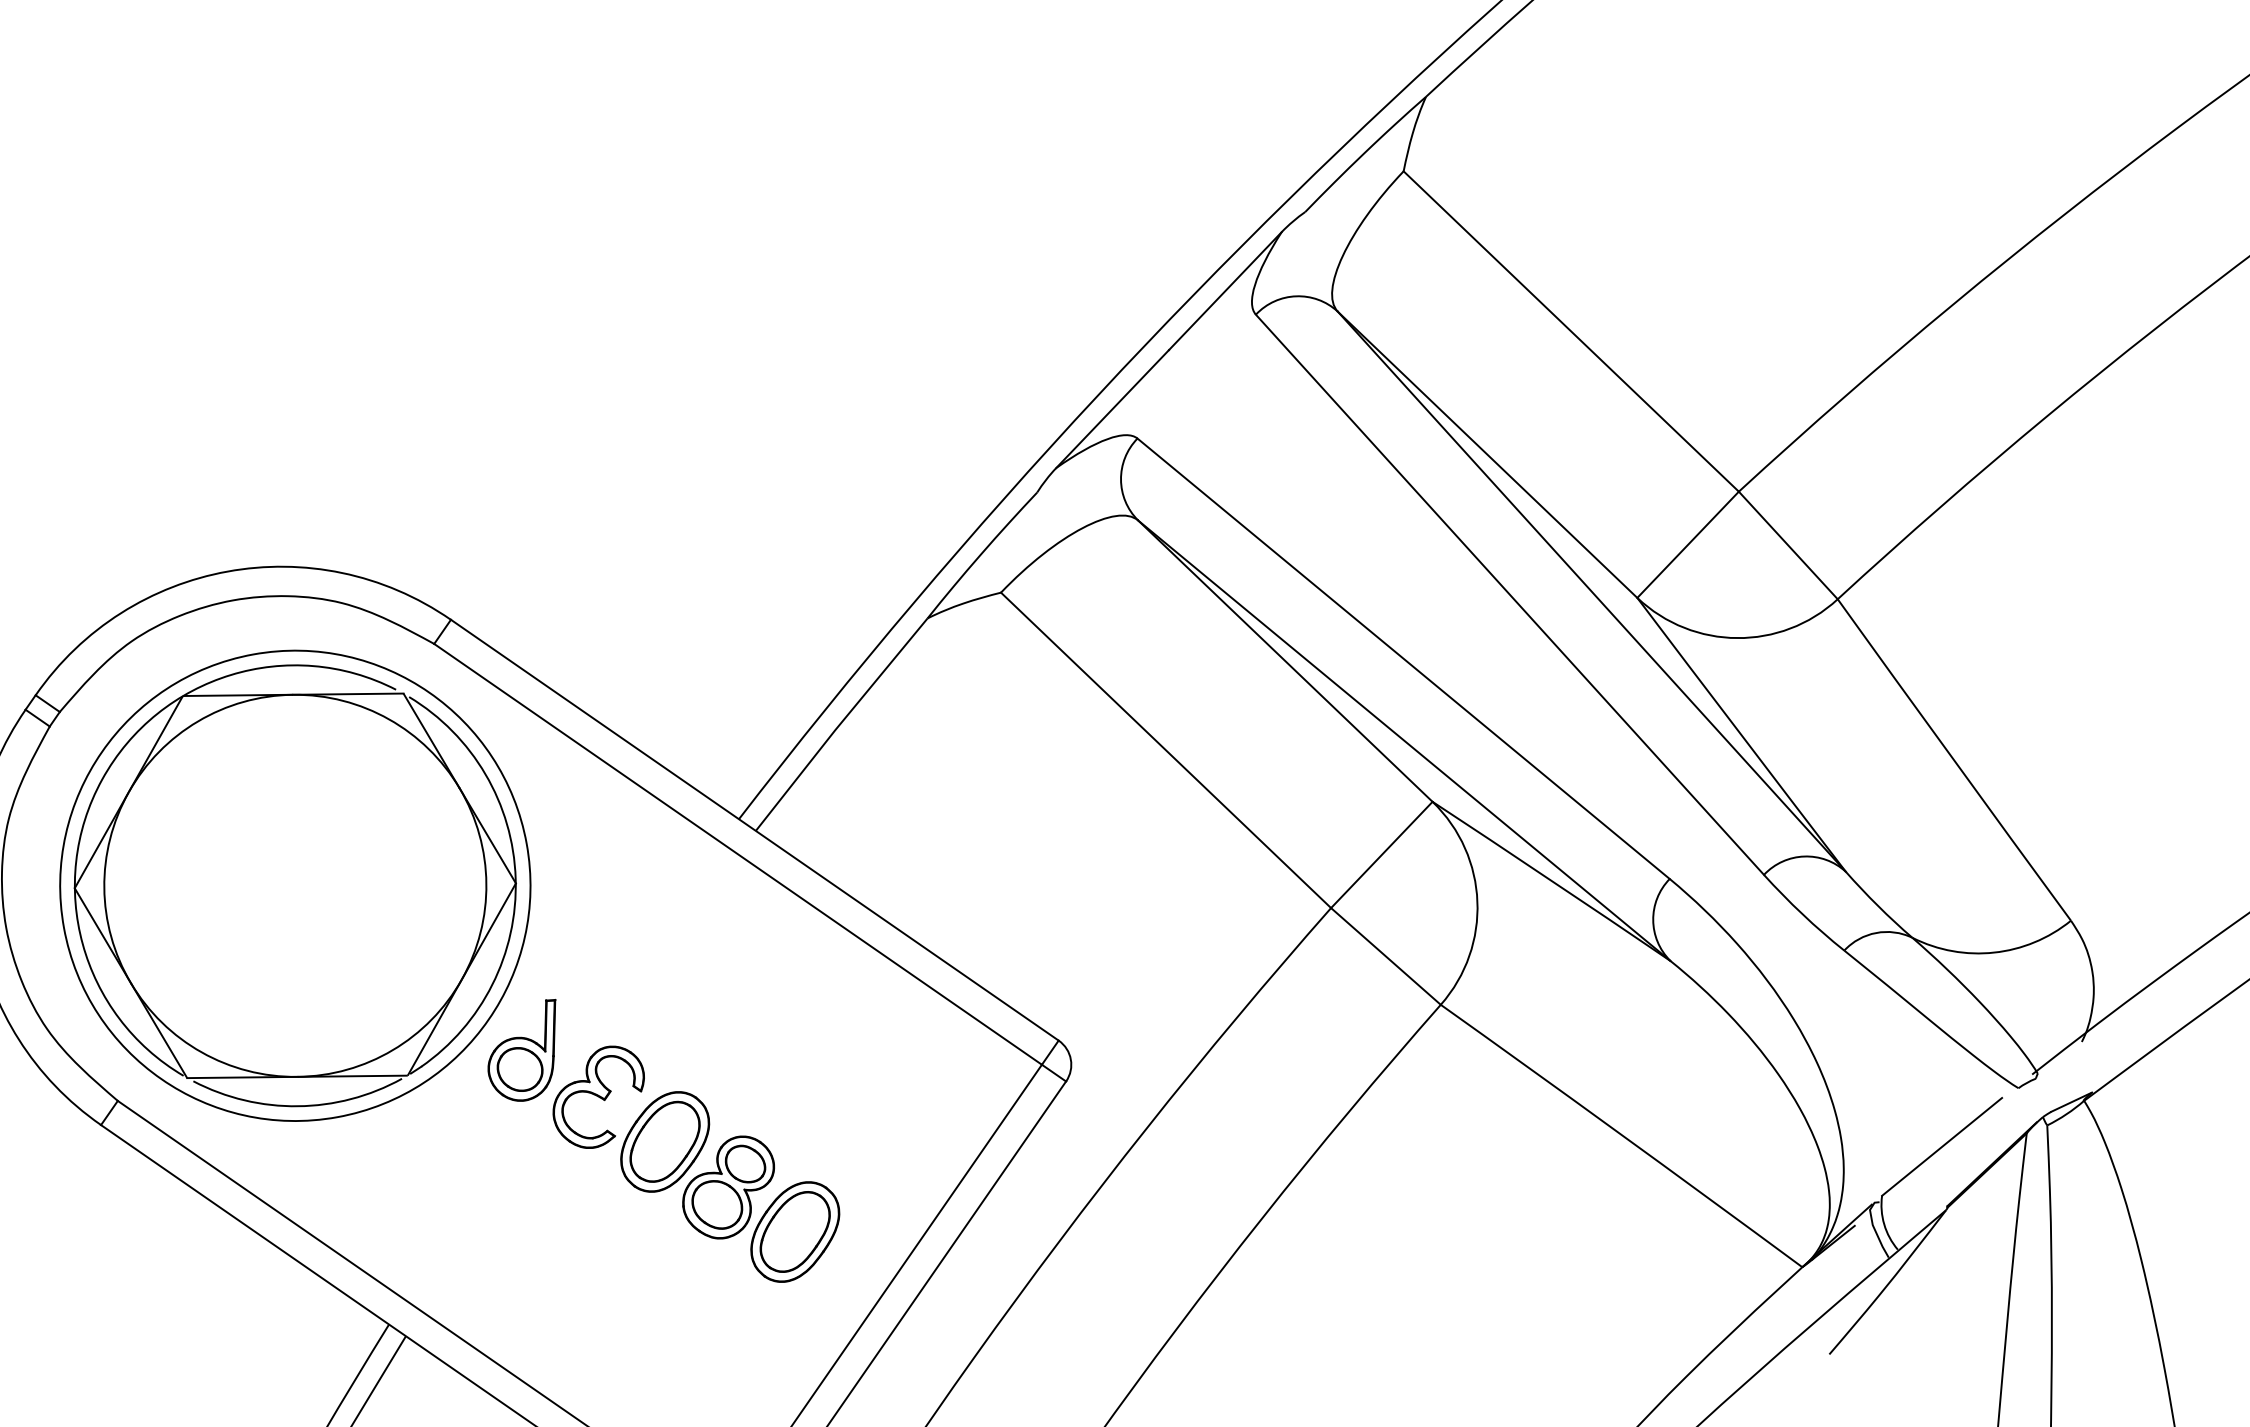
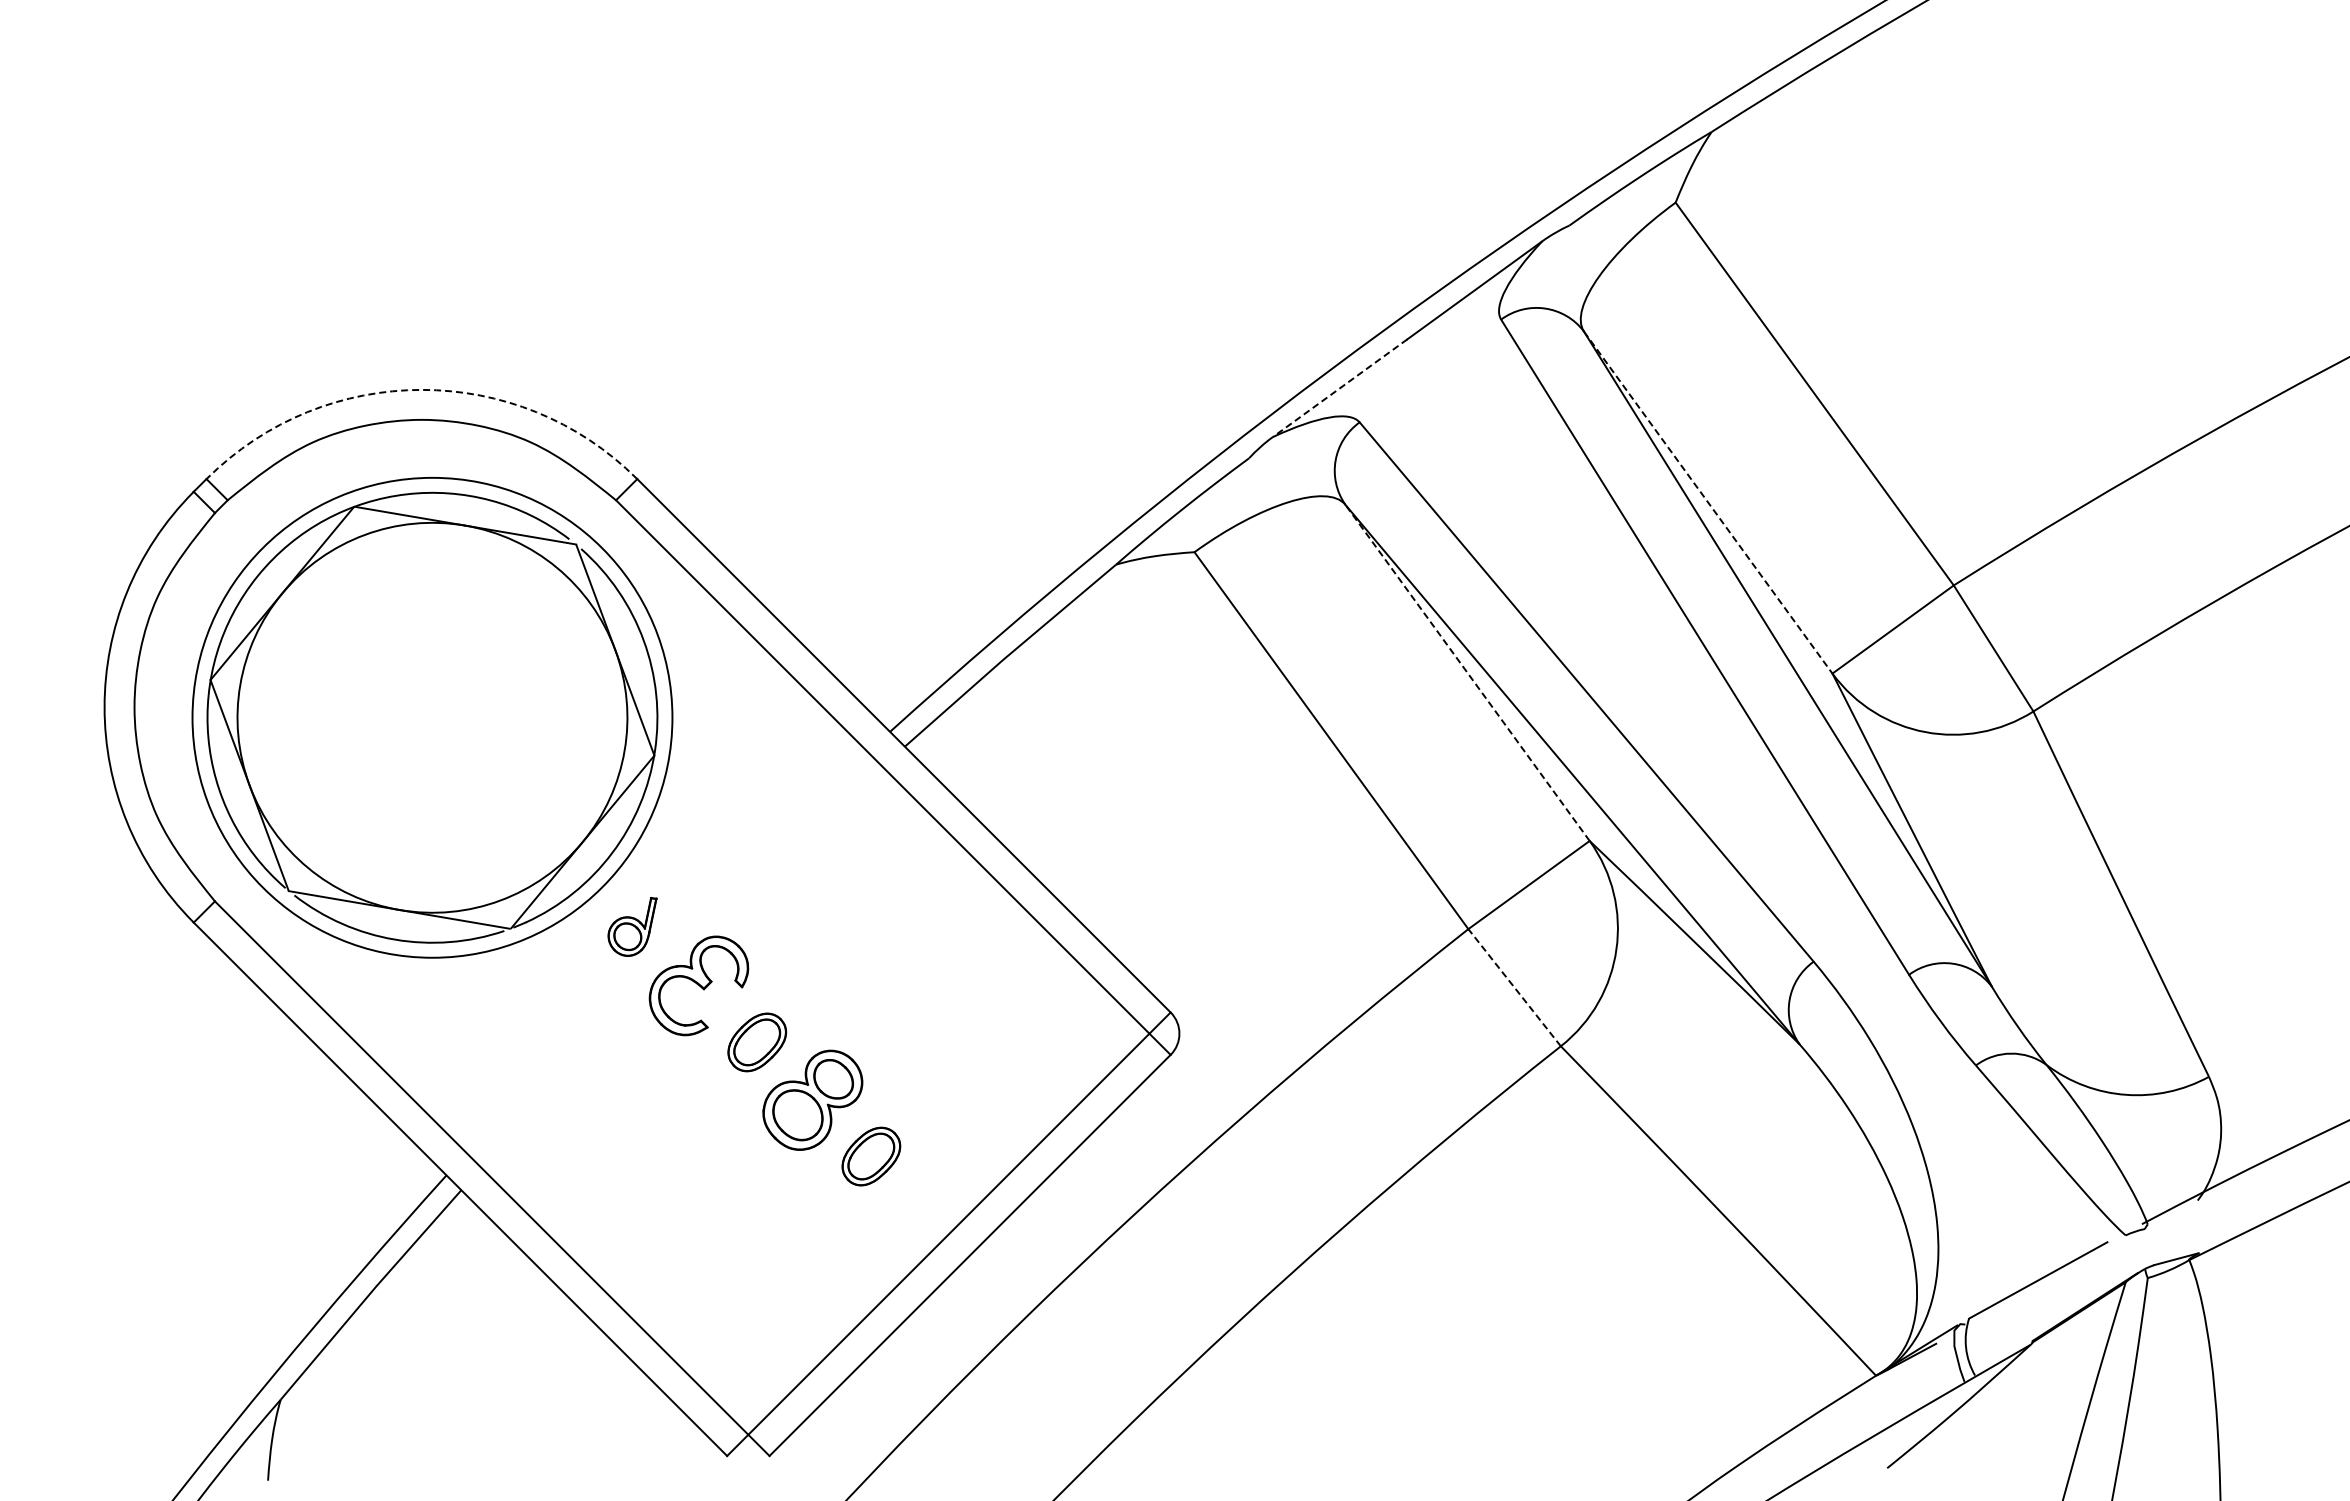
line: (1112, 409) -> (1339, 388), solid -> dashed
line: (1487, 454) -> (1708, 502), solid -> dashed
arc: (227, 571) -> (421, 389), solid -> dashed
line: (1285, 660) -> (1467, 672), solid -> dashed
line: (1385, 956) -> (1514, 987), solid -> dashed
part: (524, 1051) -> (632, 926), size x0.6
part: (665, 1141) -> (757, 1042), size x0.6
part: (795, 1231) -> (871, 1156), size x0.6

